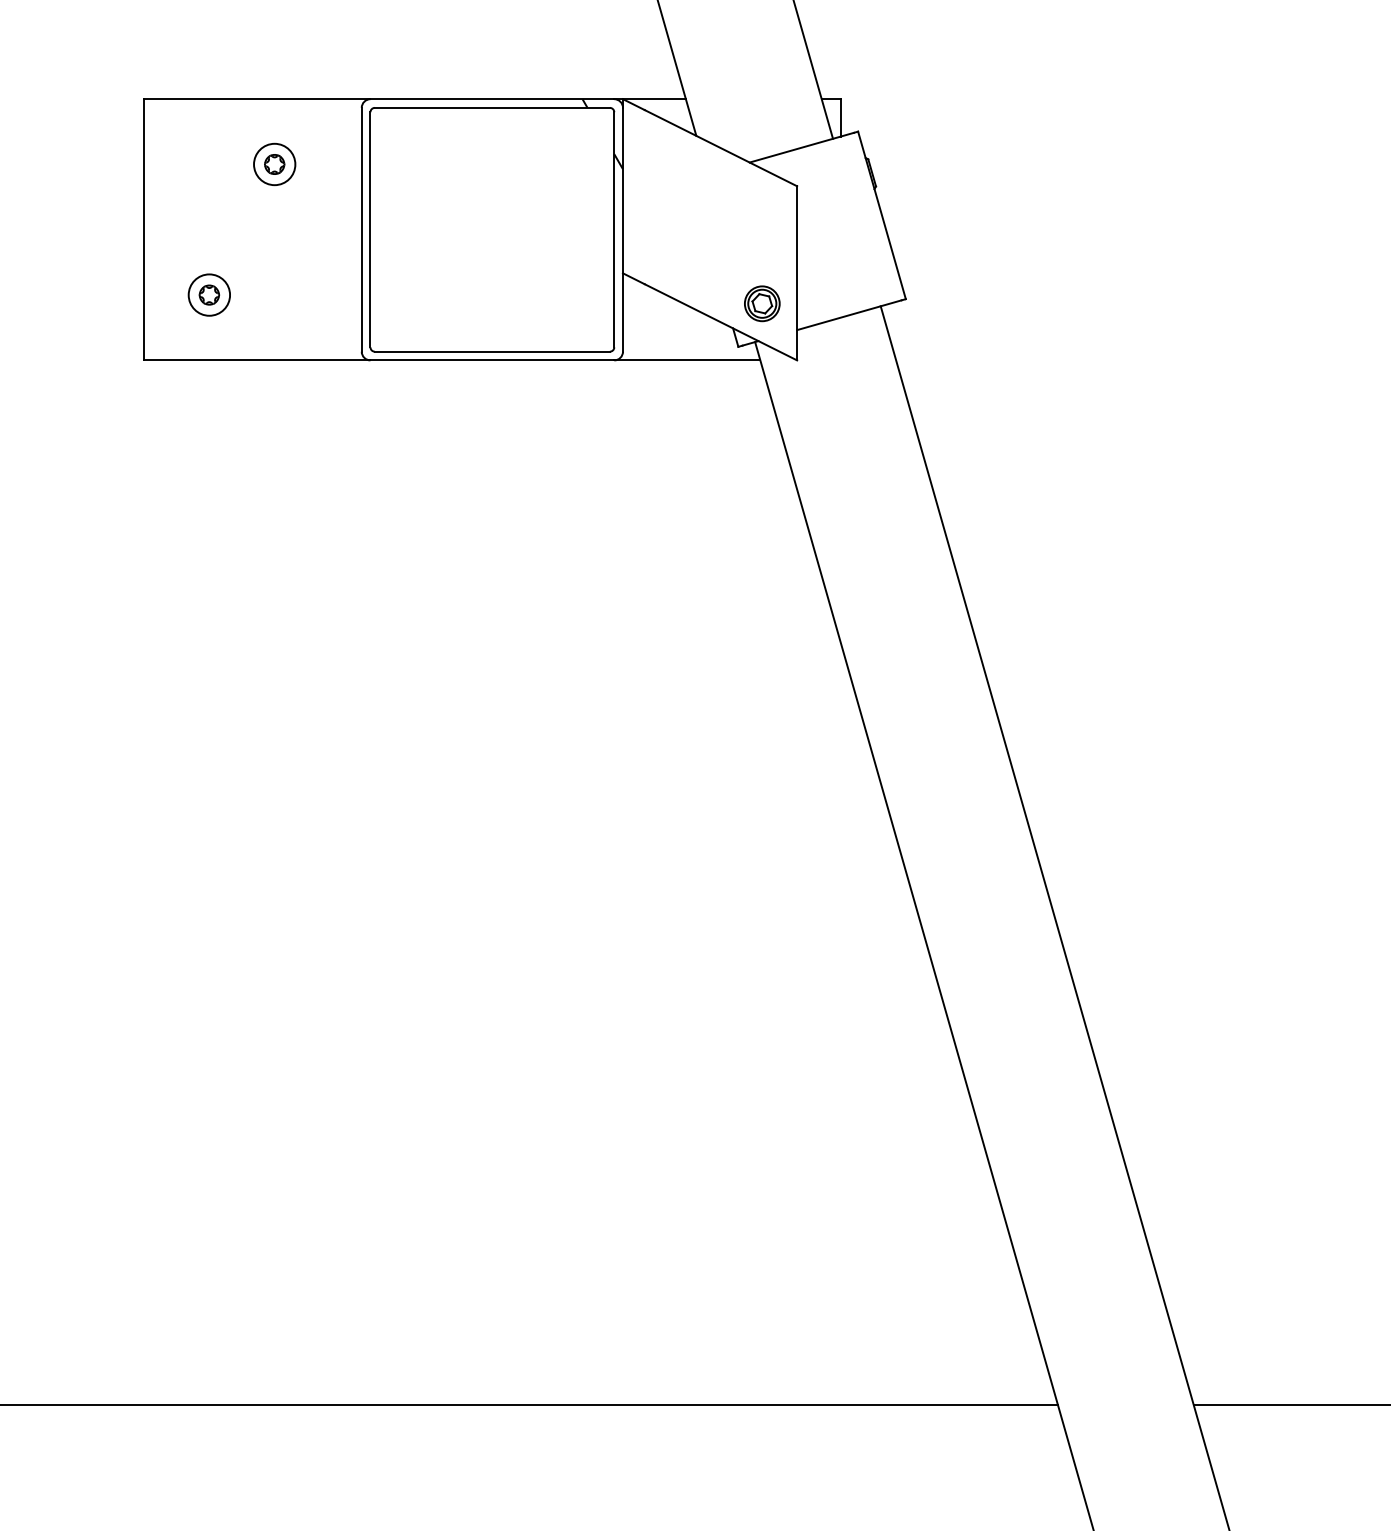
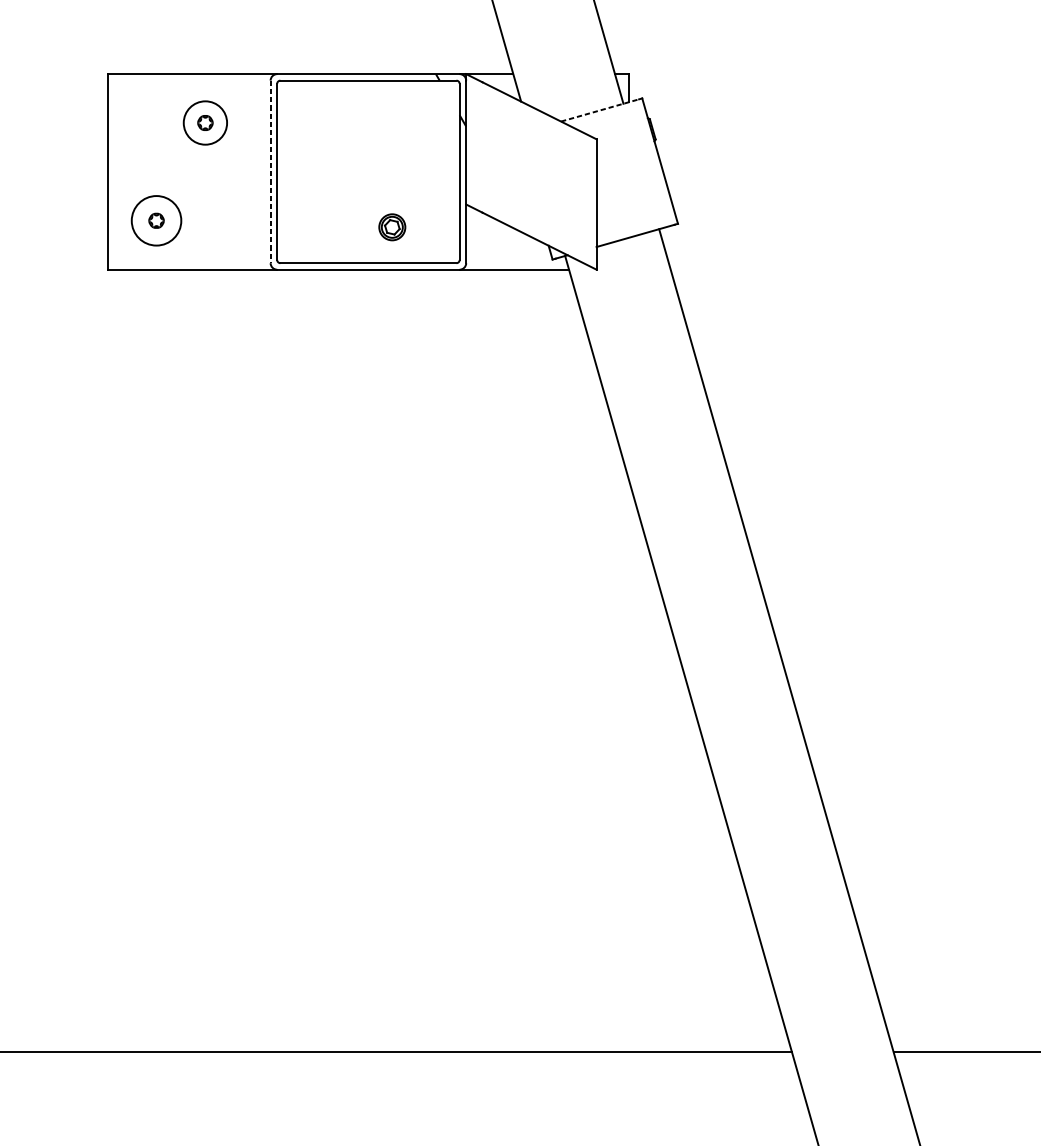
line: (802, 147) -> (600, 110), solid -> dashed
circle: (274, 164) -> (205, 123), size x1.4
line: (361, 229) -> (270, 171), solid -> dashed
circle: (209, 294) -> (156, 220), size x1.6
part: (762, 303) -> (392, 227), moved

